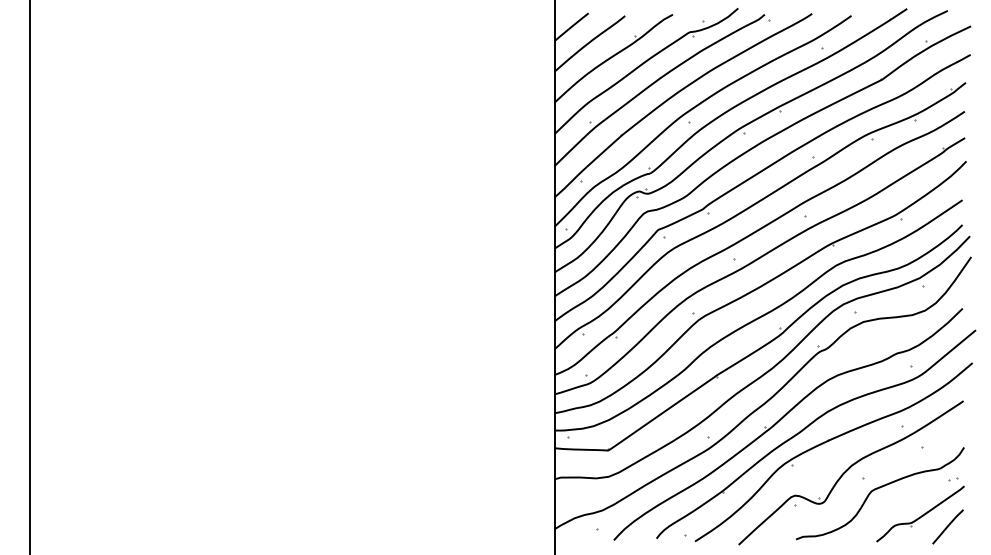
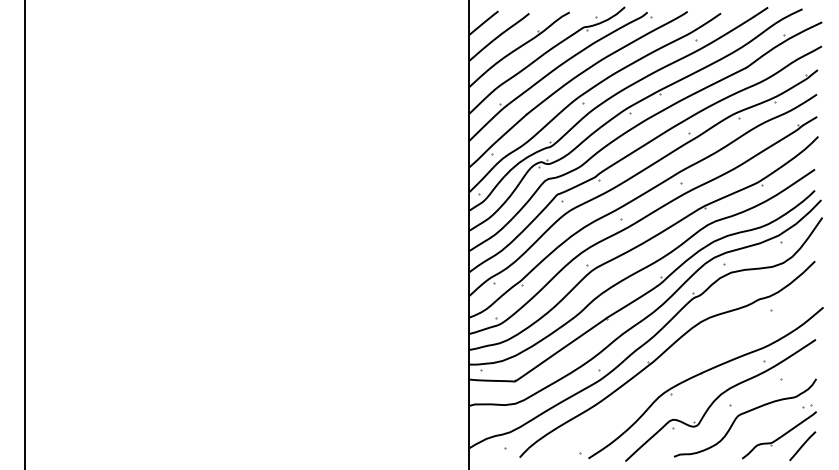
part: (810, 425) -> (686, 360), removed

